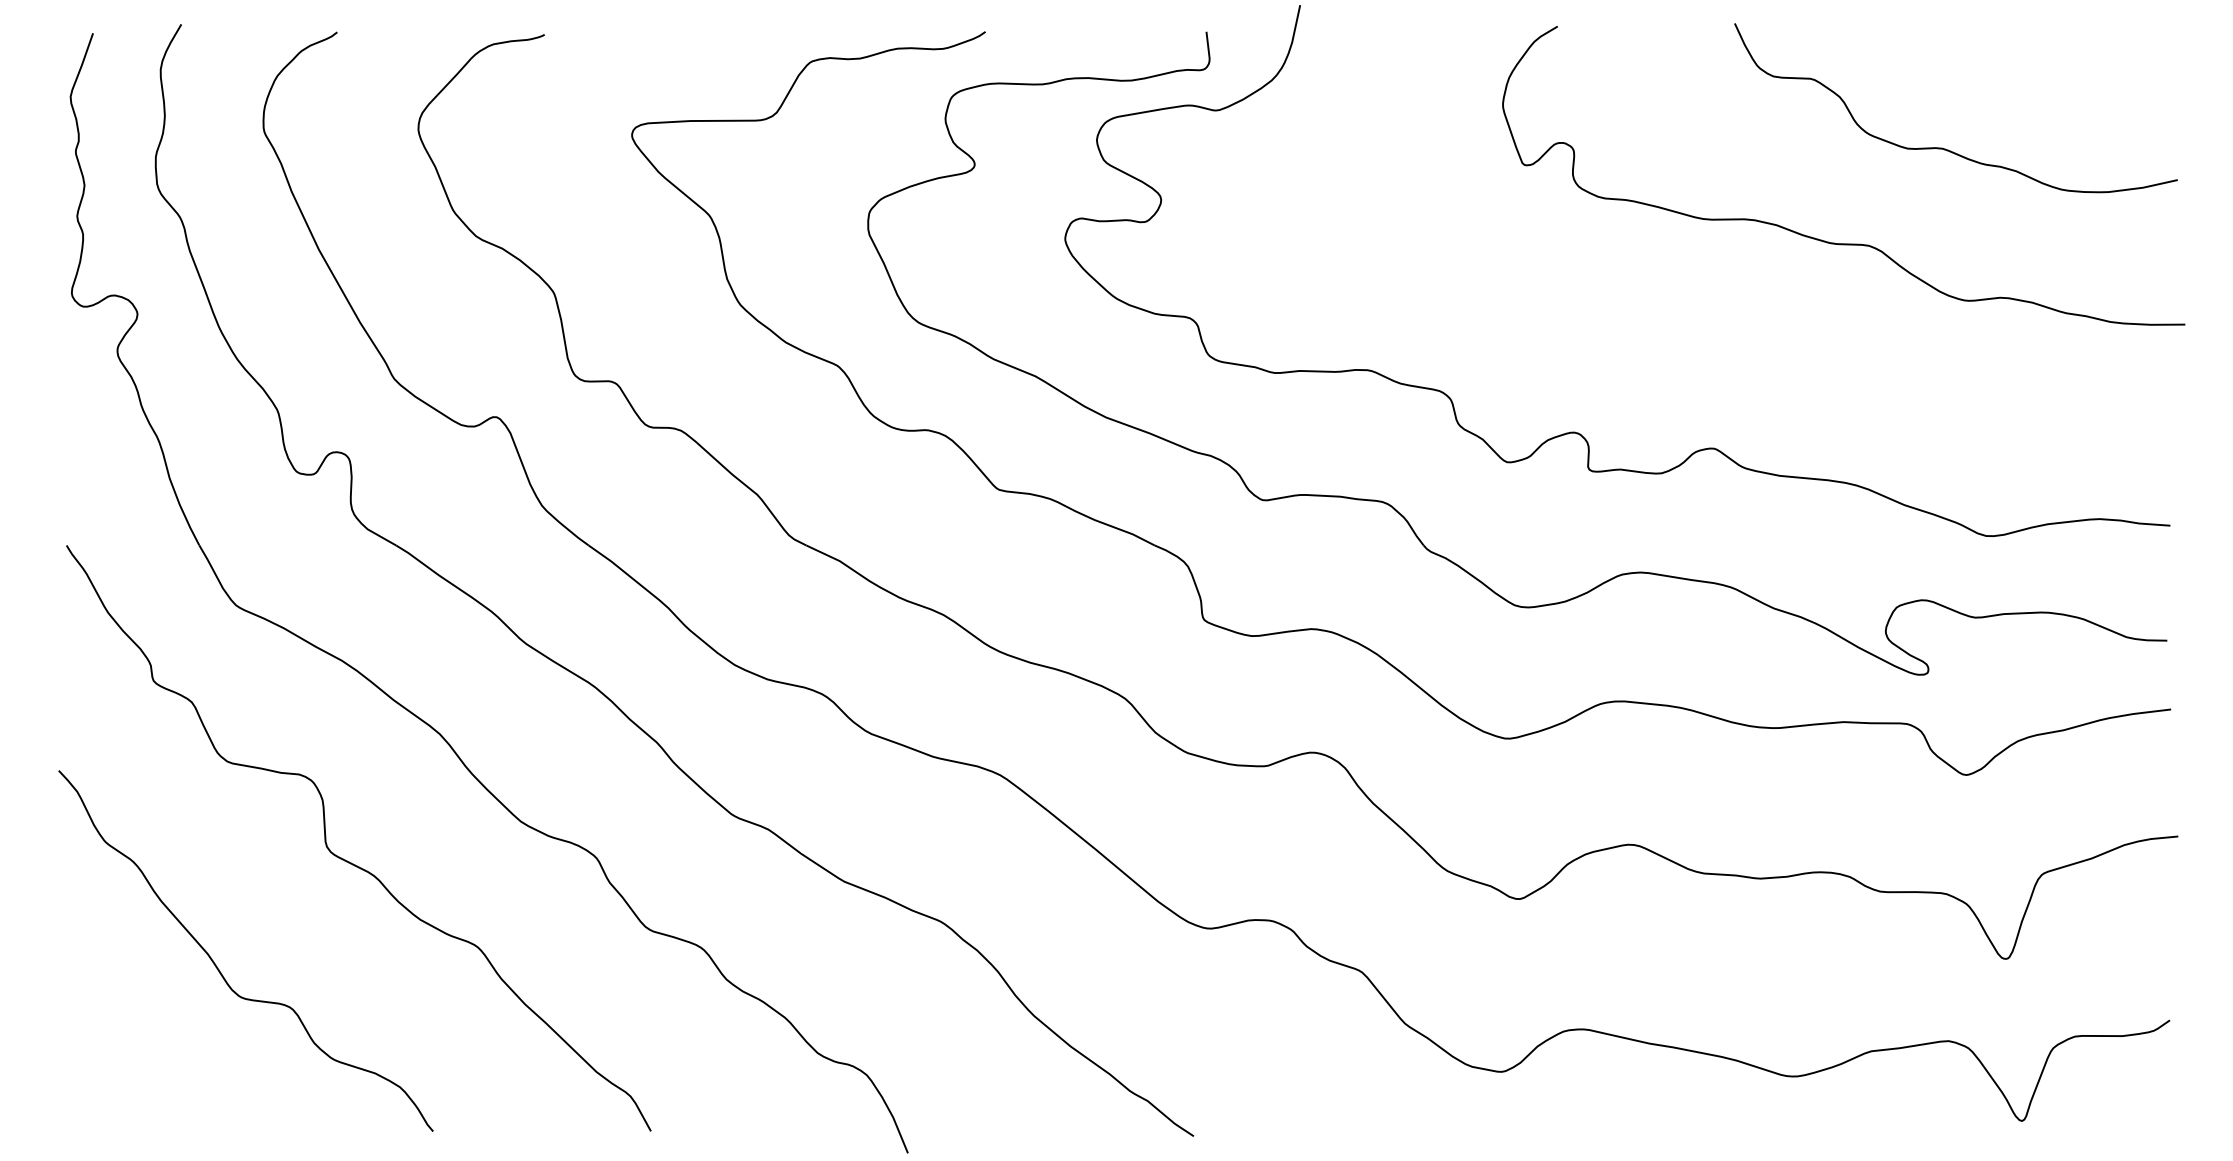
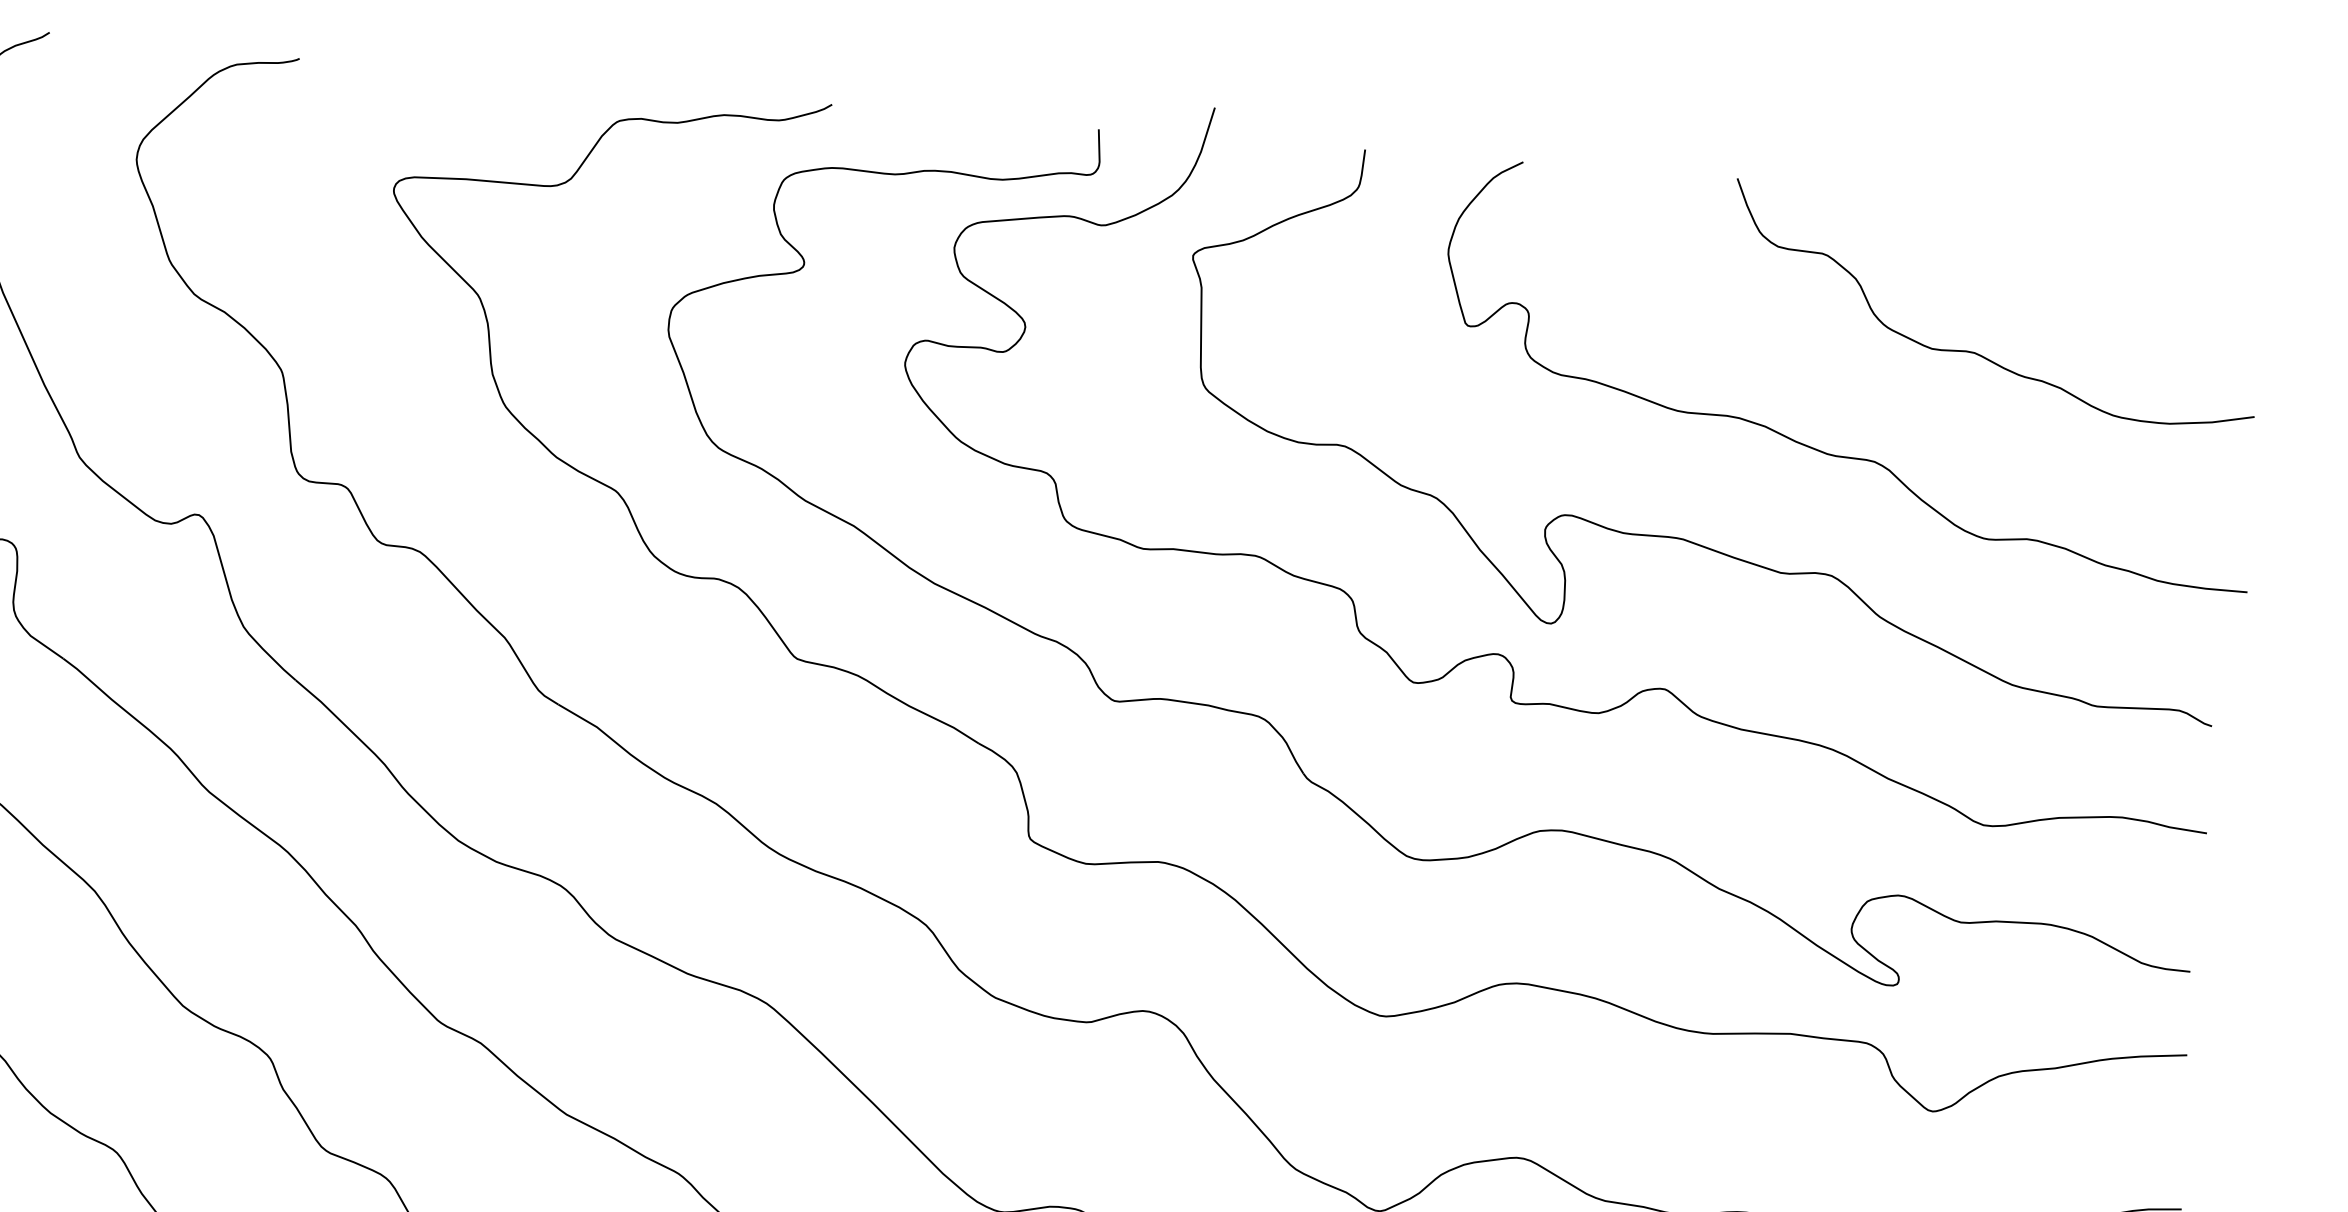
curve: (1714, 322) -> (1679, 537), added

